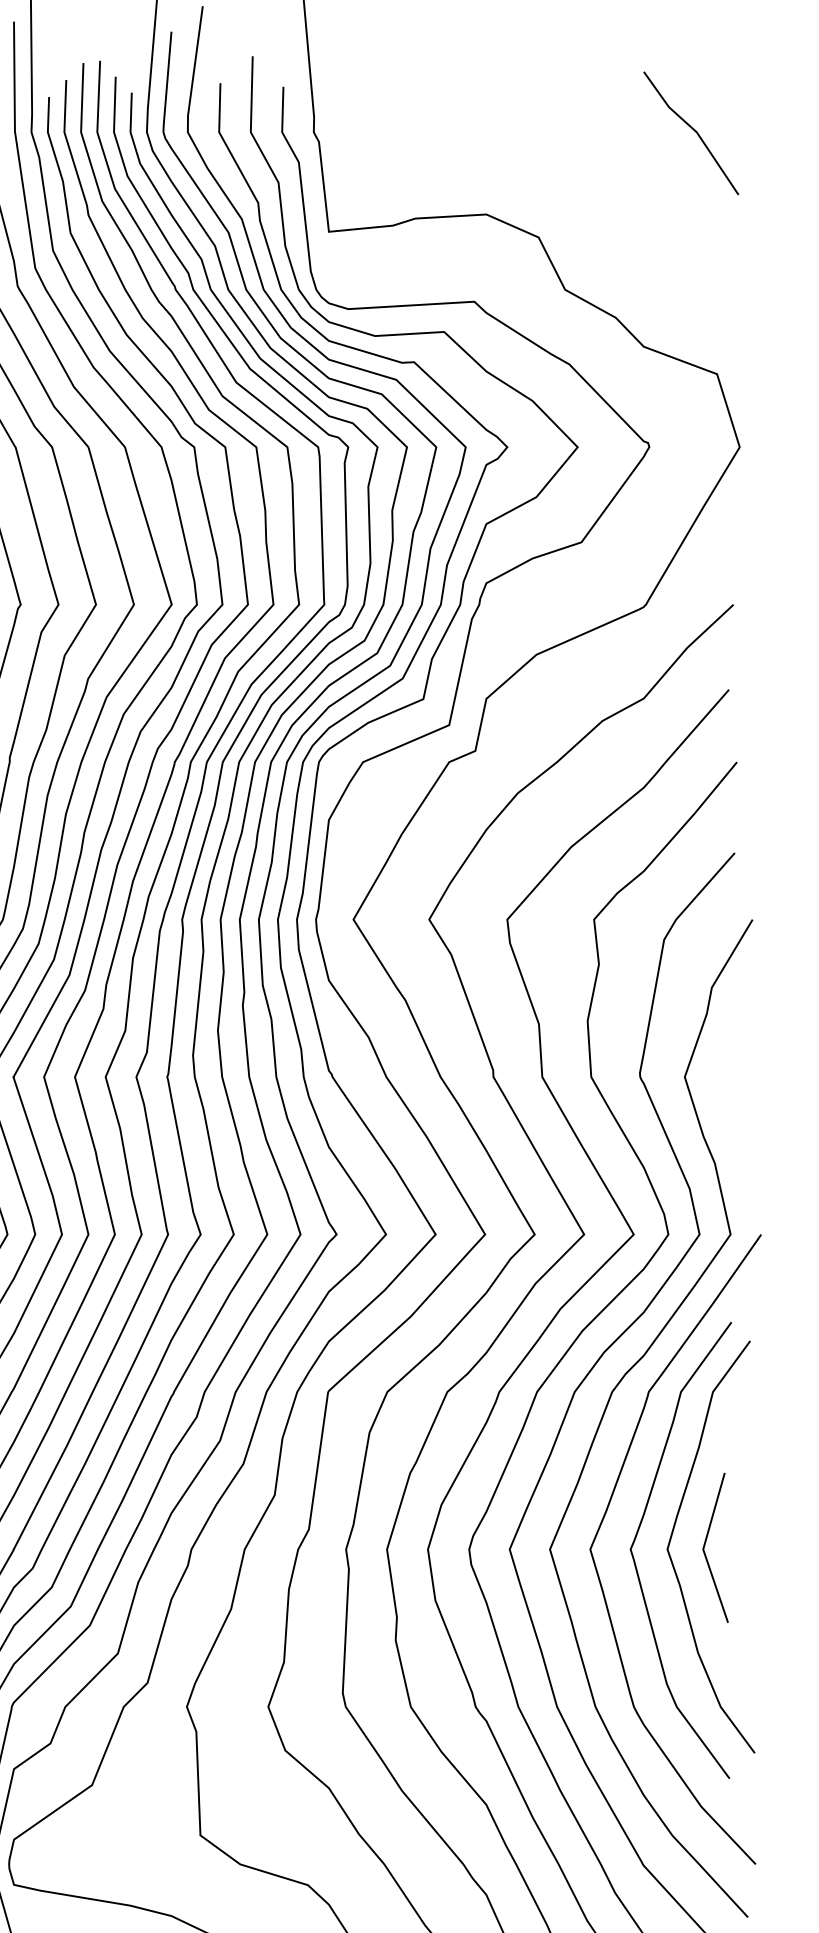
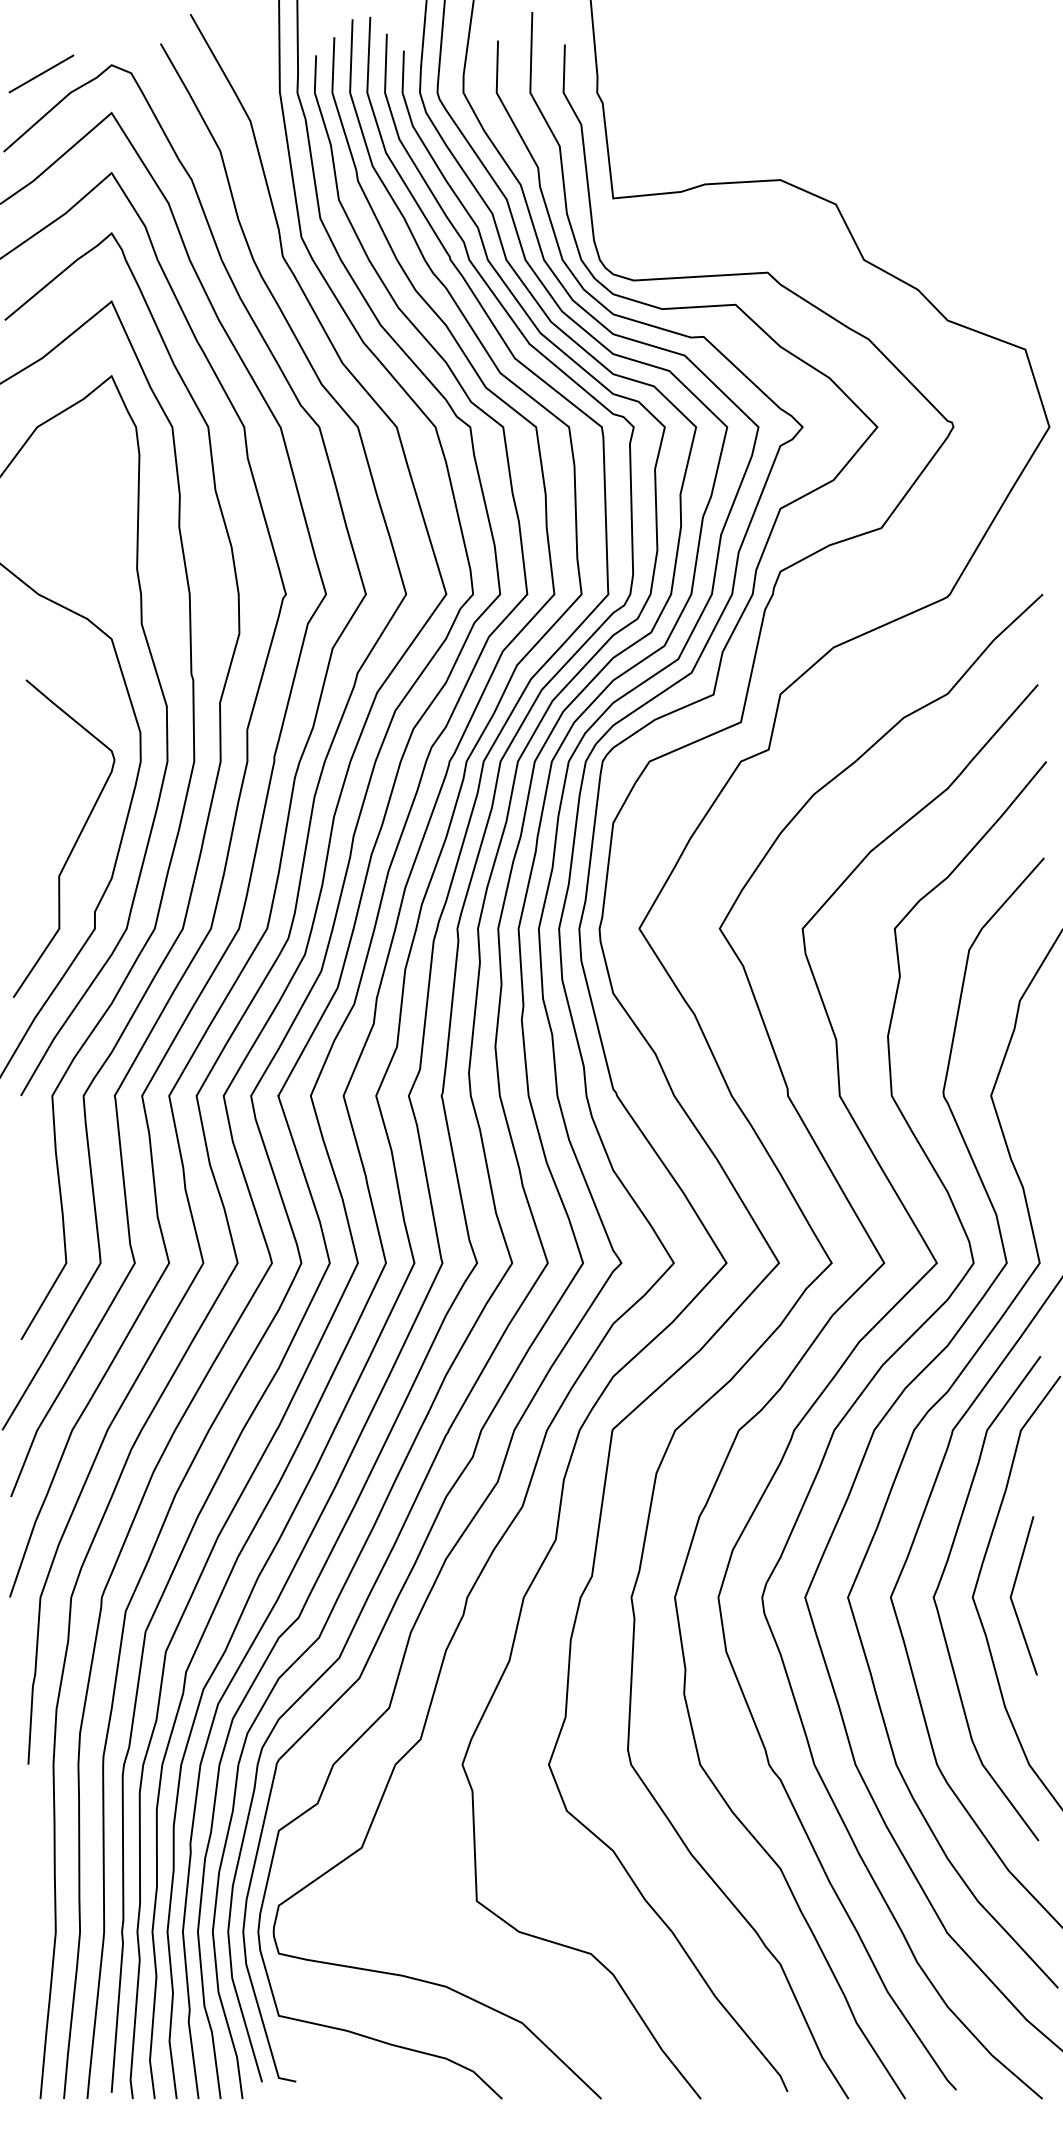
line: (692, 130) -> (999, 90), removed

